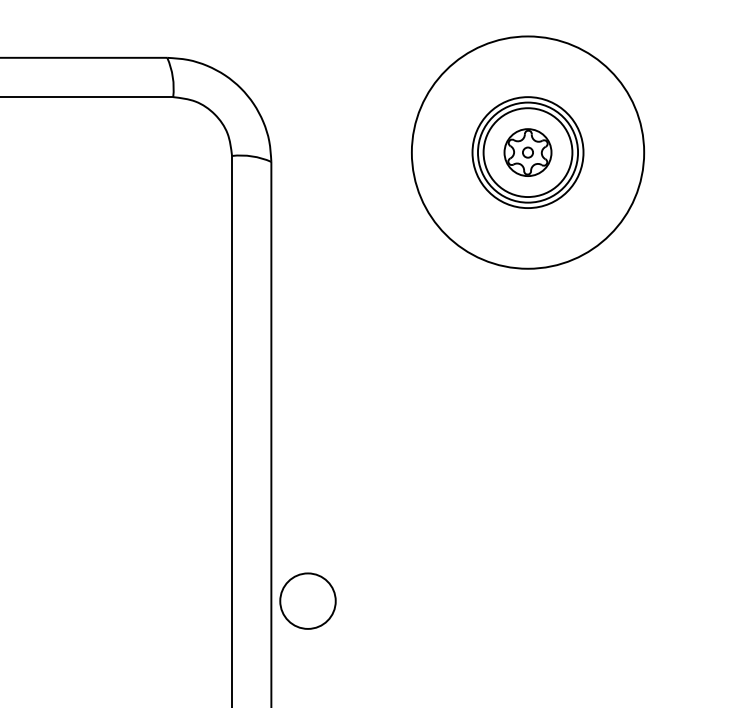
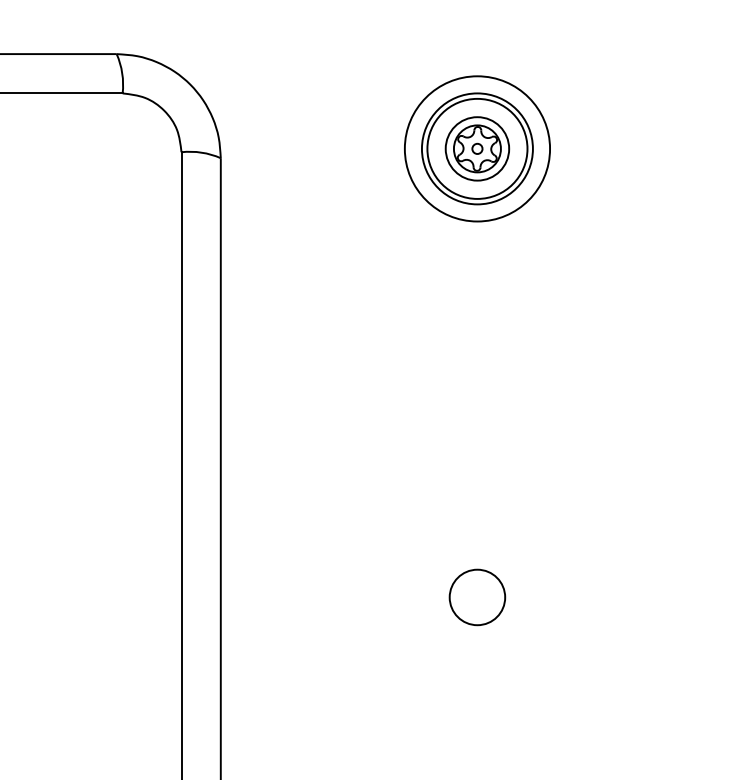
circle: (528, 152) -> (477, 148), size x0.62
circle: (528, 152) -> (477, 148), size x0.71
circle: (308, 601) -> (477, 597), moved

